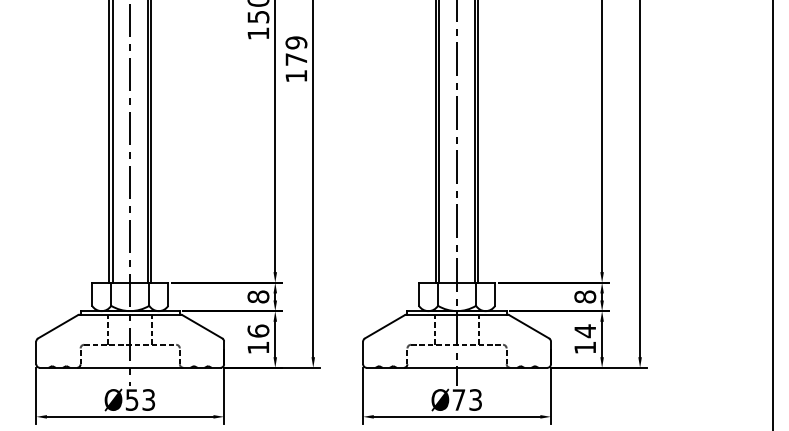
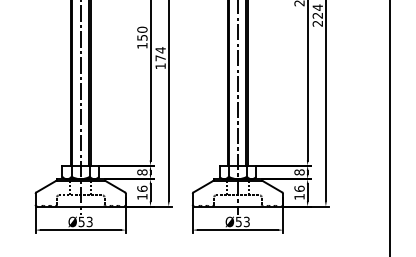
text: (296, 43) -> (160, 50), 179 -> 174
text: (585, 330) -> (299, 188), 14 -> 16
text: (458, 401) -> (238, 222), Ø73 -> Ø53

